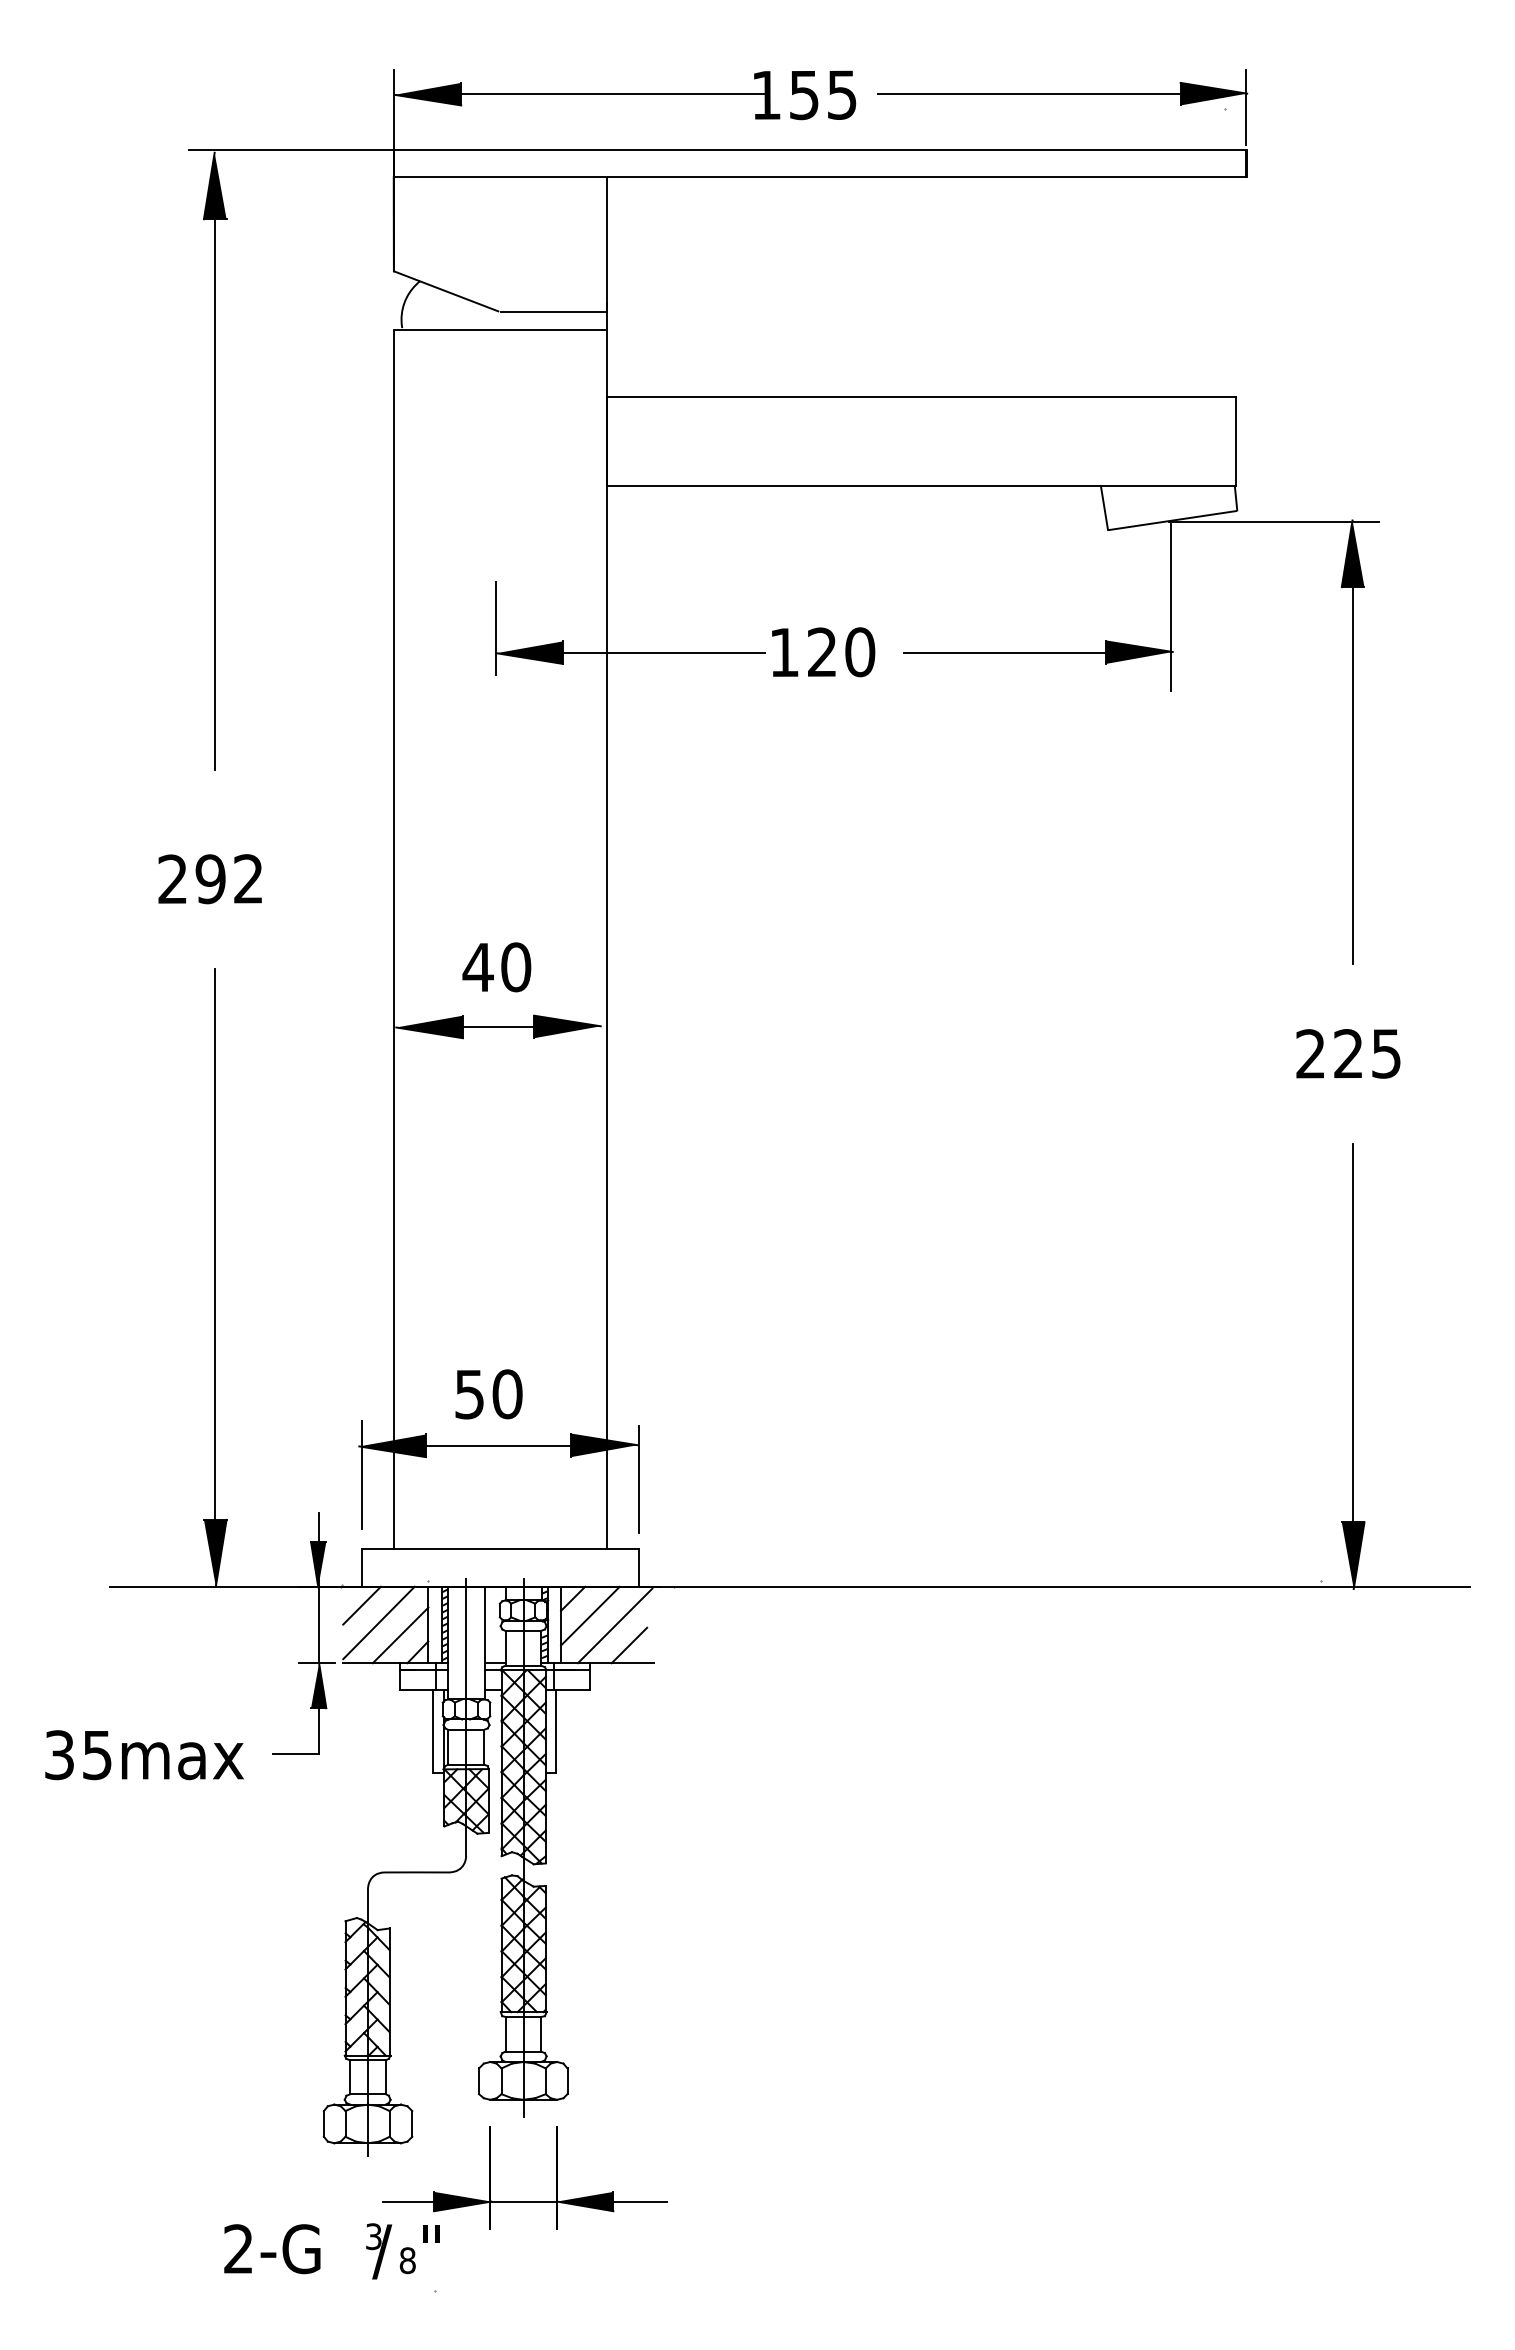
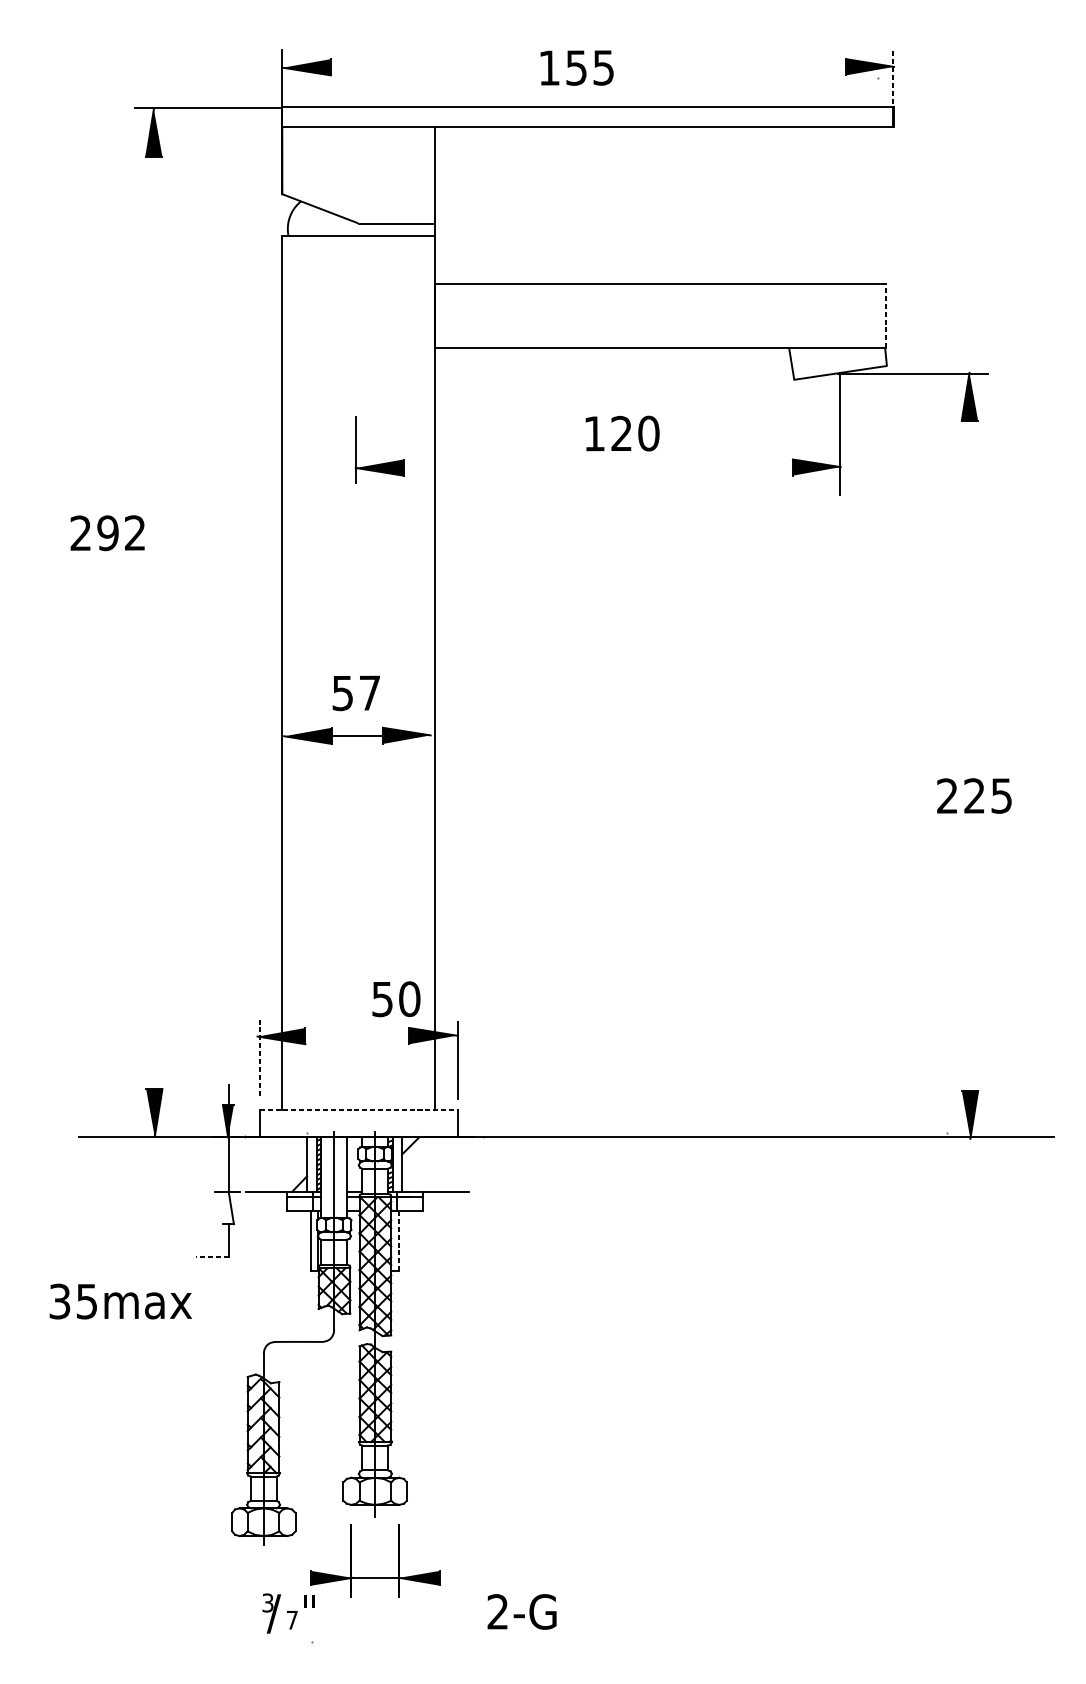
line: (612, 94) -> (439, 67), removed
line: (1028, 94) -> (737, 67), removed
line: (1246, 107) -> (893, 76), solid -> dashed
line: (1236, 441) -> (886, 316), solid -> dashed
line: (215, 494) -> (154, 354), removed
line: (663, 652) -> (475, 467), removed
text: (823, 652) -> (622, 433), moved
line: (1004, 652) -> (720, 467), removed
line: (1353, 775) -> (970, 555), removed
text: (209, 879) -> (107, 533), moved
text: (496, 967) -> (355, 693), 40 -> 57
text: (1348, 1053) -> (974, 795), moved
line: (215, 1243) -> (154, 891), removed
line: (1353, 1332) -> (970, 954), removed
text: (488, 1394) -> (396, 999), moved
line: (506, 1445) -> (363, 1035), removed
line: (362, 1474) -> (259, 1056), solid -> dashed
line: (501, 1548) -> (359, 1109), solid -> dashed
line: (361, 1605) -> (259, 1150), removed
line: (590, 1615) -> (423, 1157), removed
line: (378, 1622) -> (271, 1162), removed
line: (614, 1625) -> (440, 1164), removed
line: (400, 1635) -> (287, 1172), removed
line: (629, 1645) -> (451, 1179), removed
fill: (318, 1685) -> (228, 1207), removed
line: (556, 1731) -> (398, 1240), solid -> dashed
line: (296, 1754) -> (212, 1257), solid -> dashed
text: (144, 1755) -> (120, 1301), moved
line: (411, 2201) -> (294, 1577), removed
line: (638, 2201) -> (457, 1577), removed
text: (272, 2249) -> (522, 1612), moved
text: (407, 2260) -> (292, 1620), 8 -> 7

